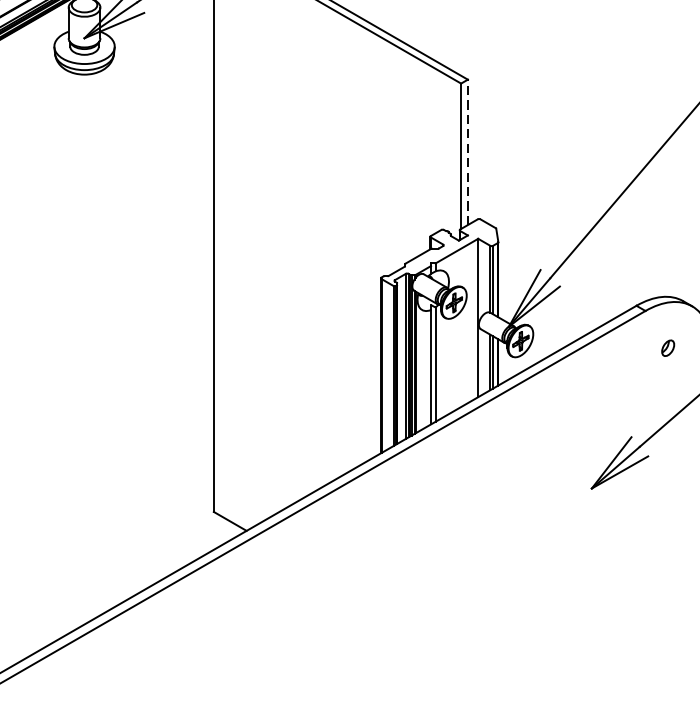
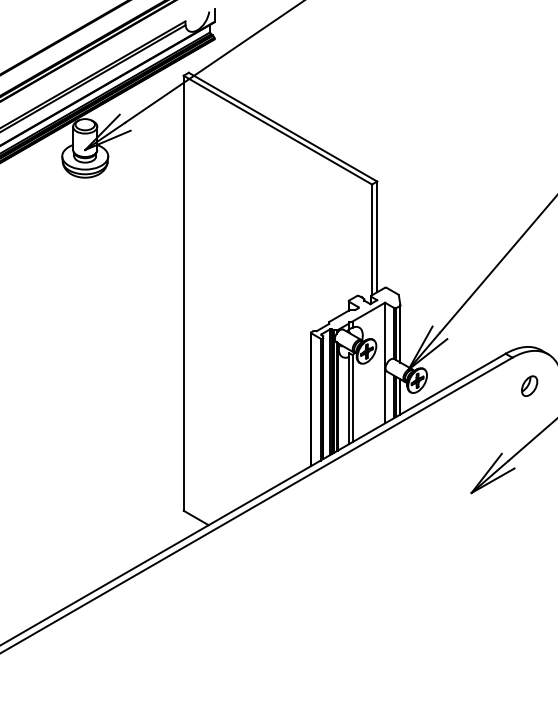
line: (468, 151) -> (377, 236), dashed -> solid
part: (667, 347) -> (529, 385), size x1.67

